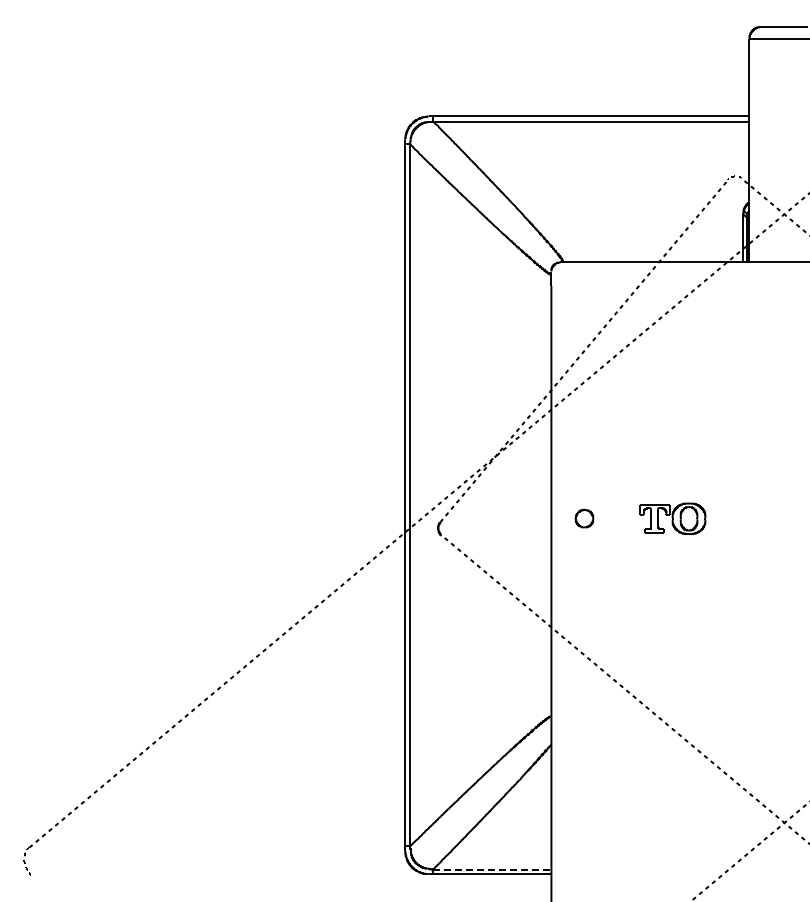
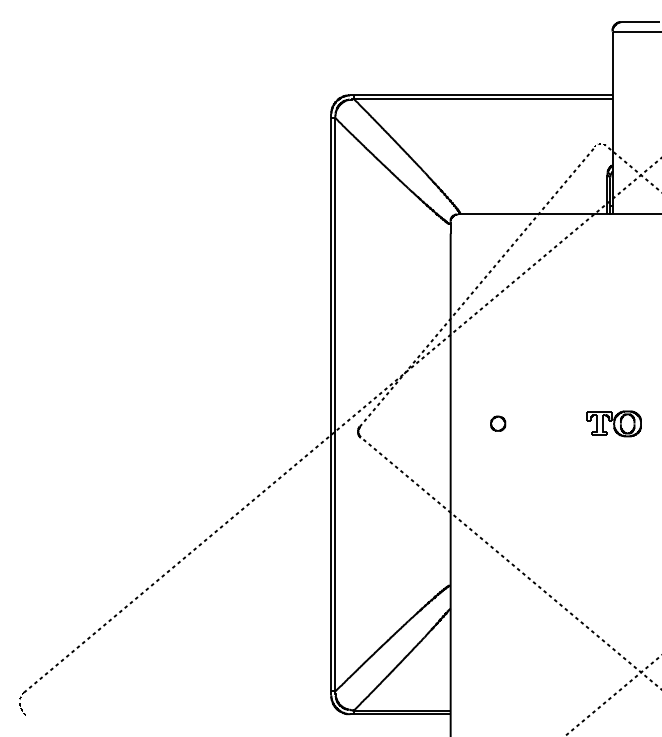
part: (584, 518) -> (498, 423), moved
part: (672, 518) -> (614, 423), moved
line: (492, 869) -> (402, 710), dashed -> solid

